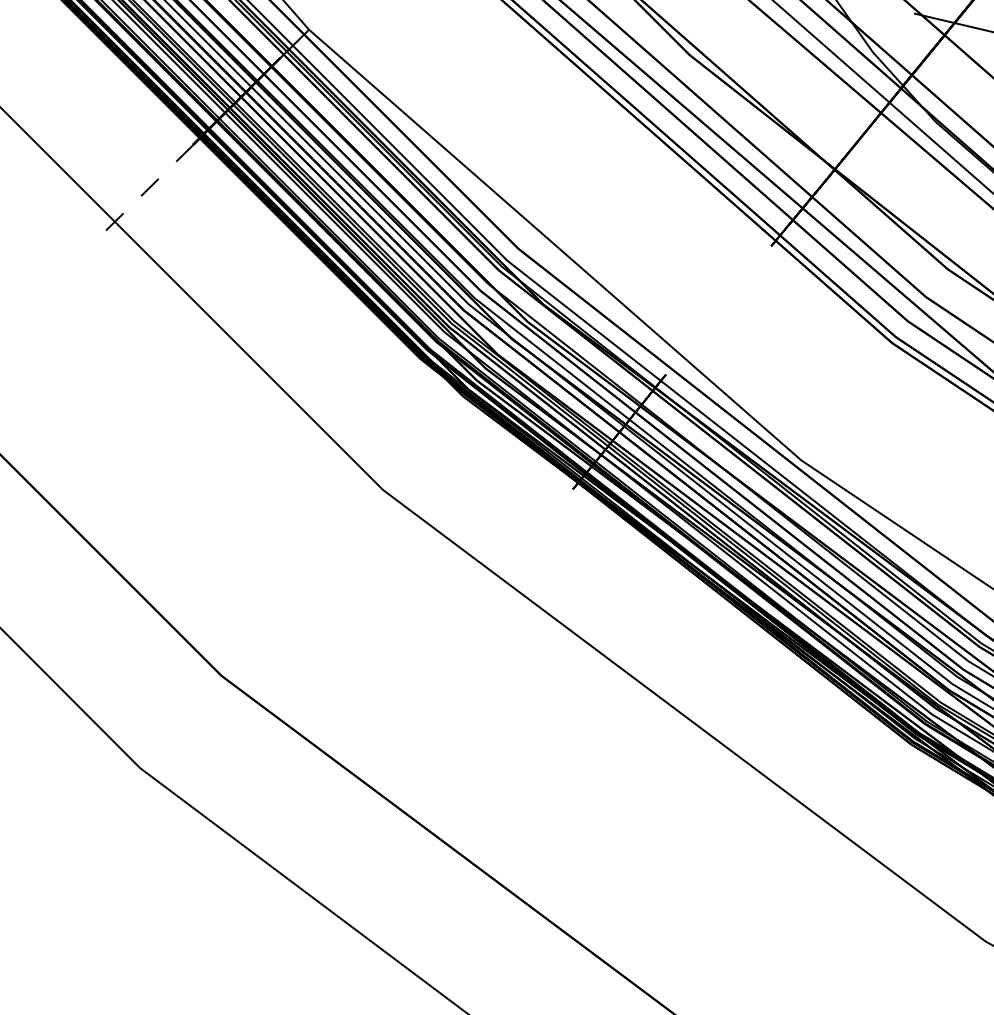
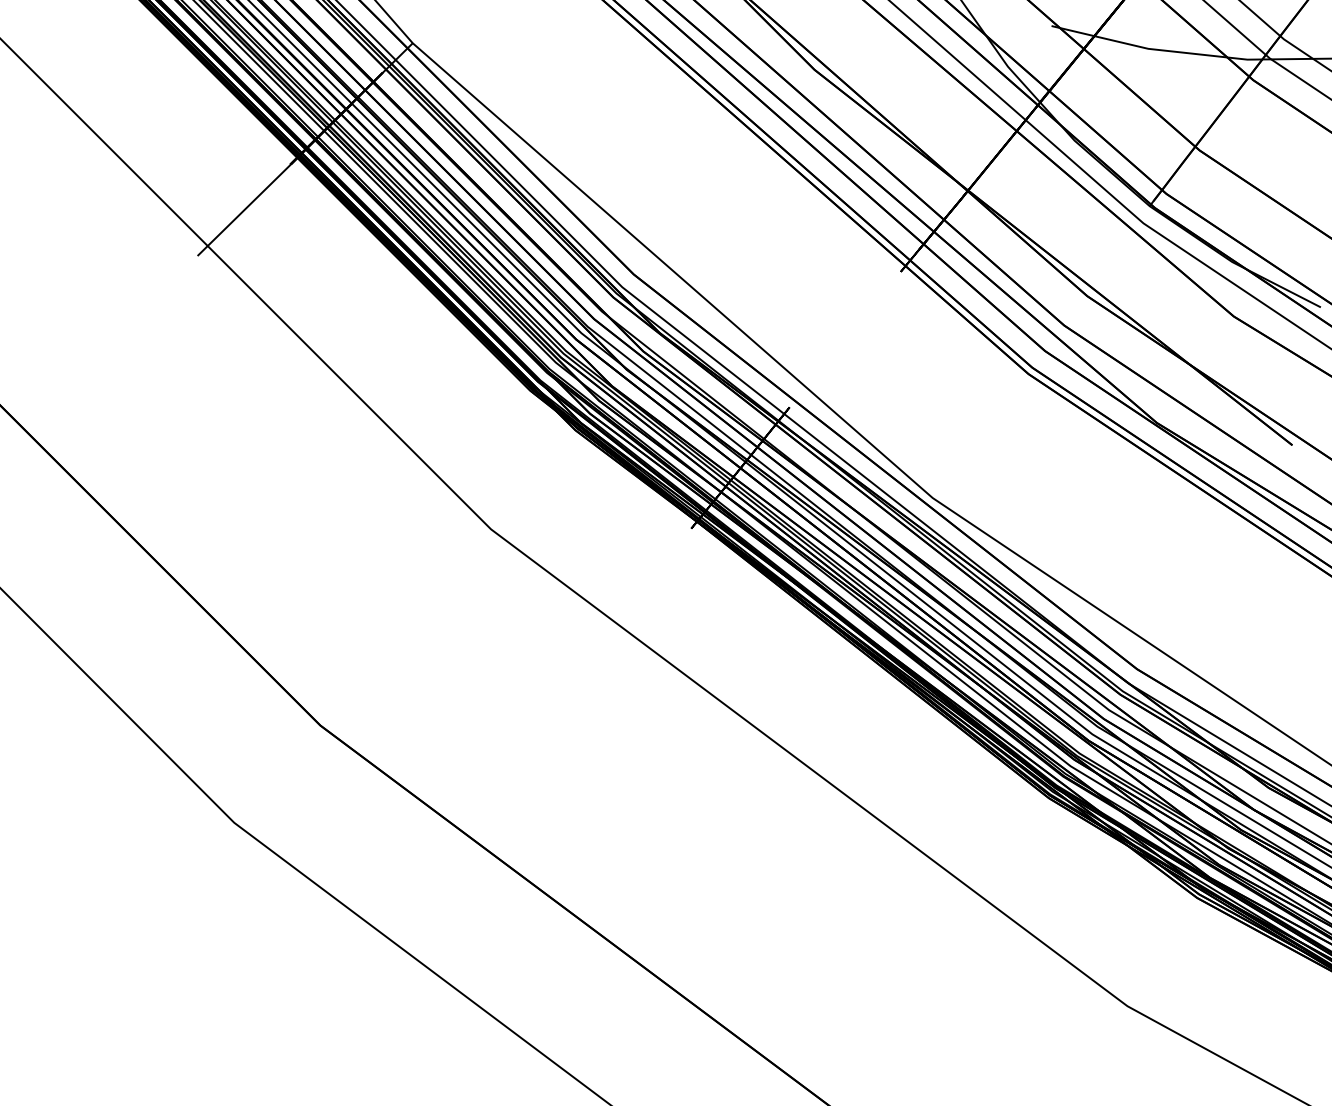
line: (148, 188) -> (243, 210), dashed -> solid

